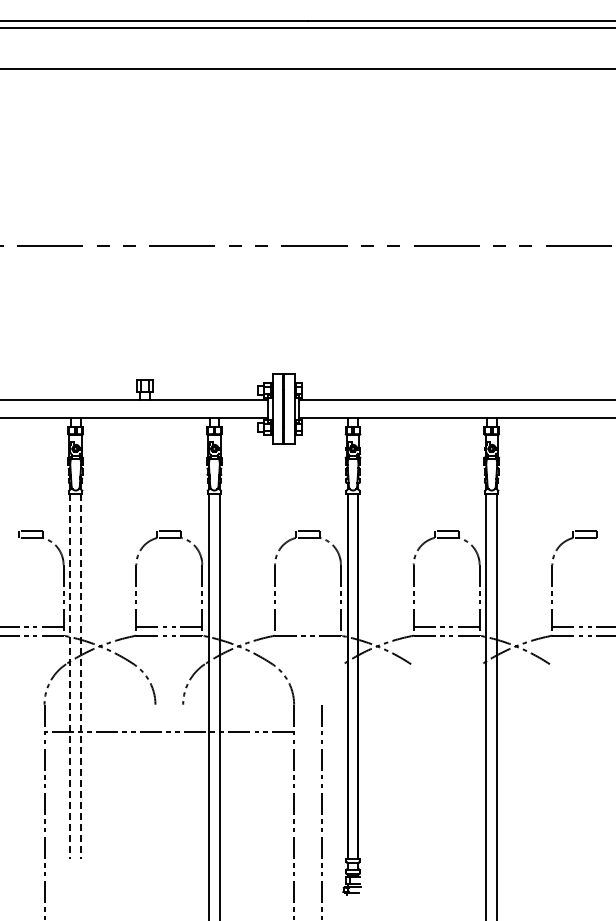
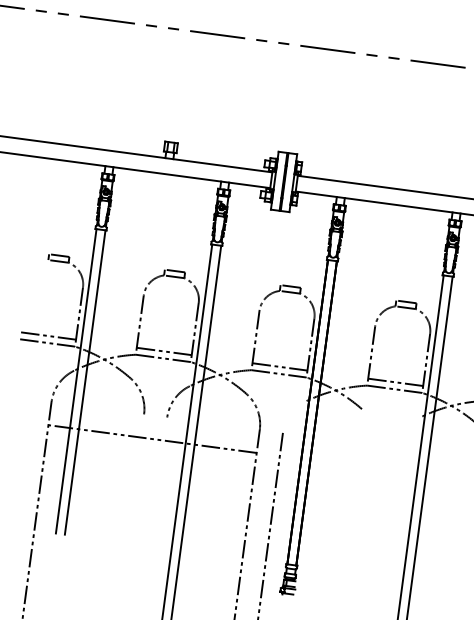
line: (307, 627) -> (279, 366), added
line: (70, 676) -> (76, 381), dashed -> solid
line: (81, 676) -> (85, 382), dashed -> solid

